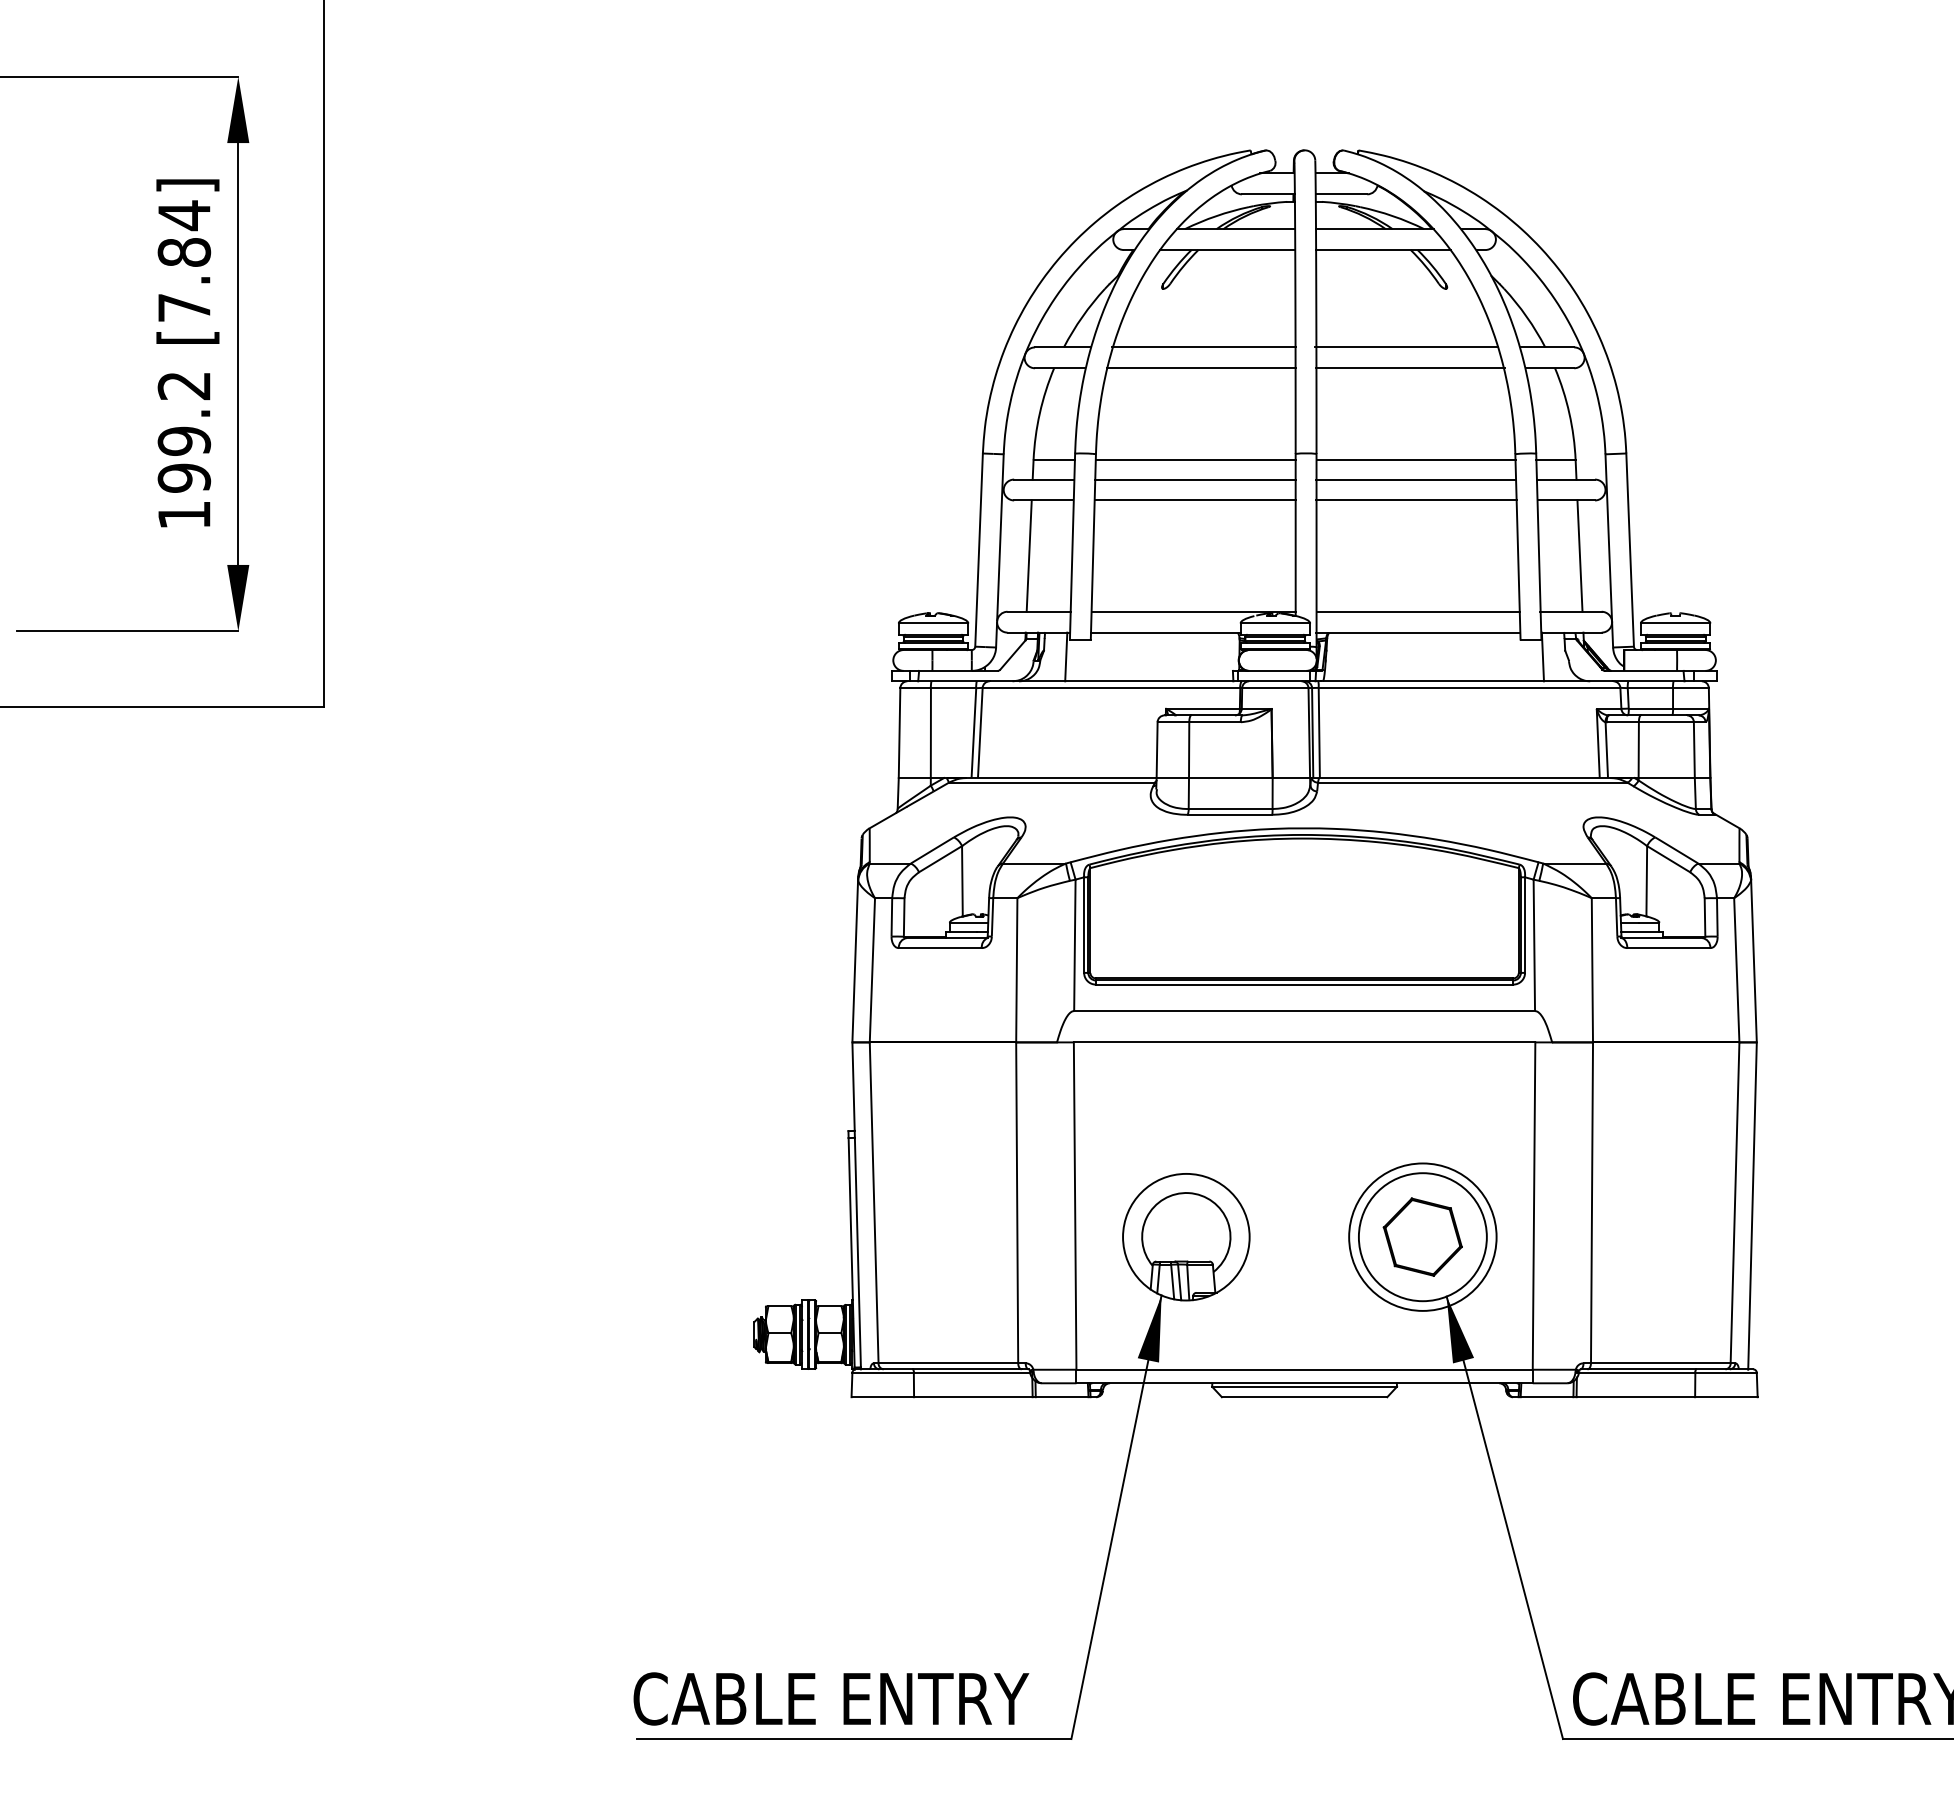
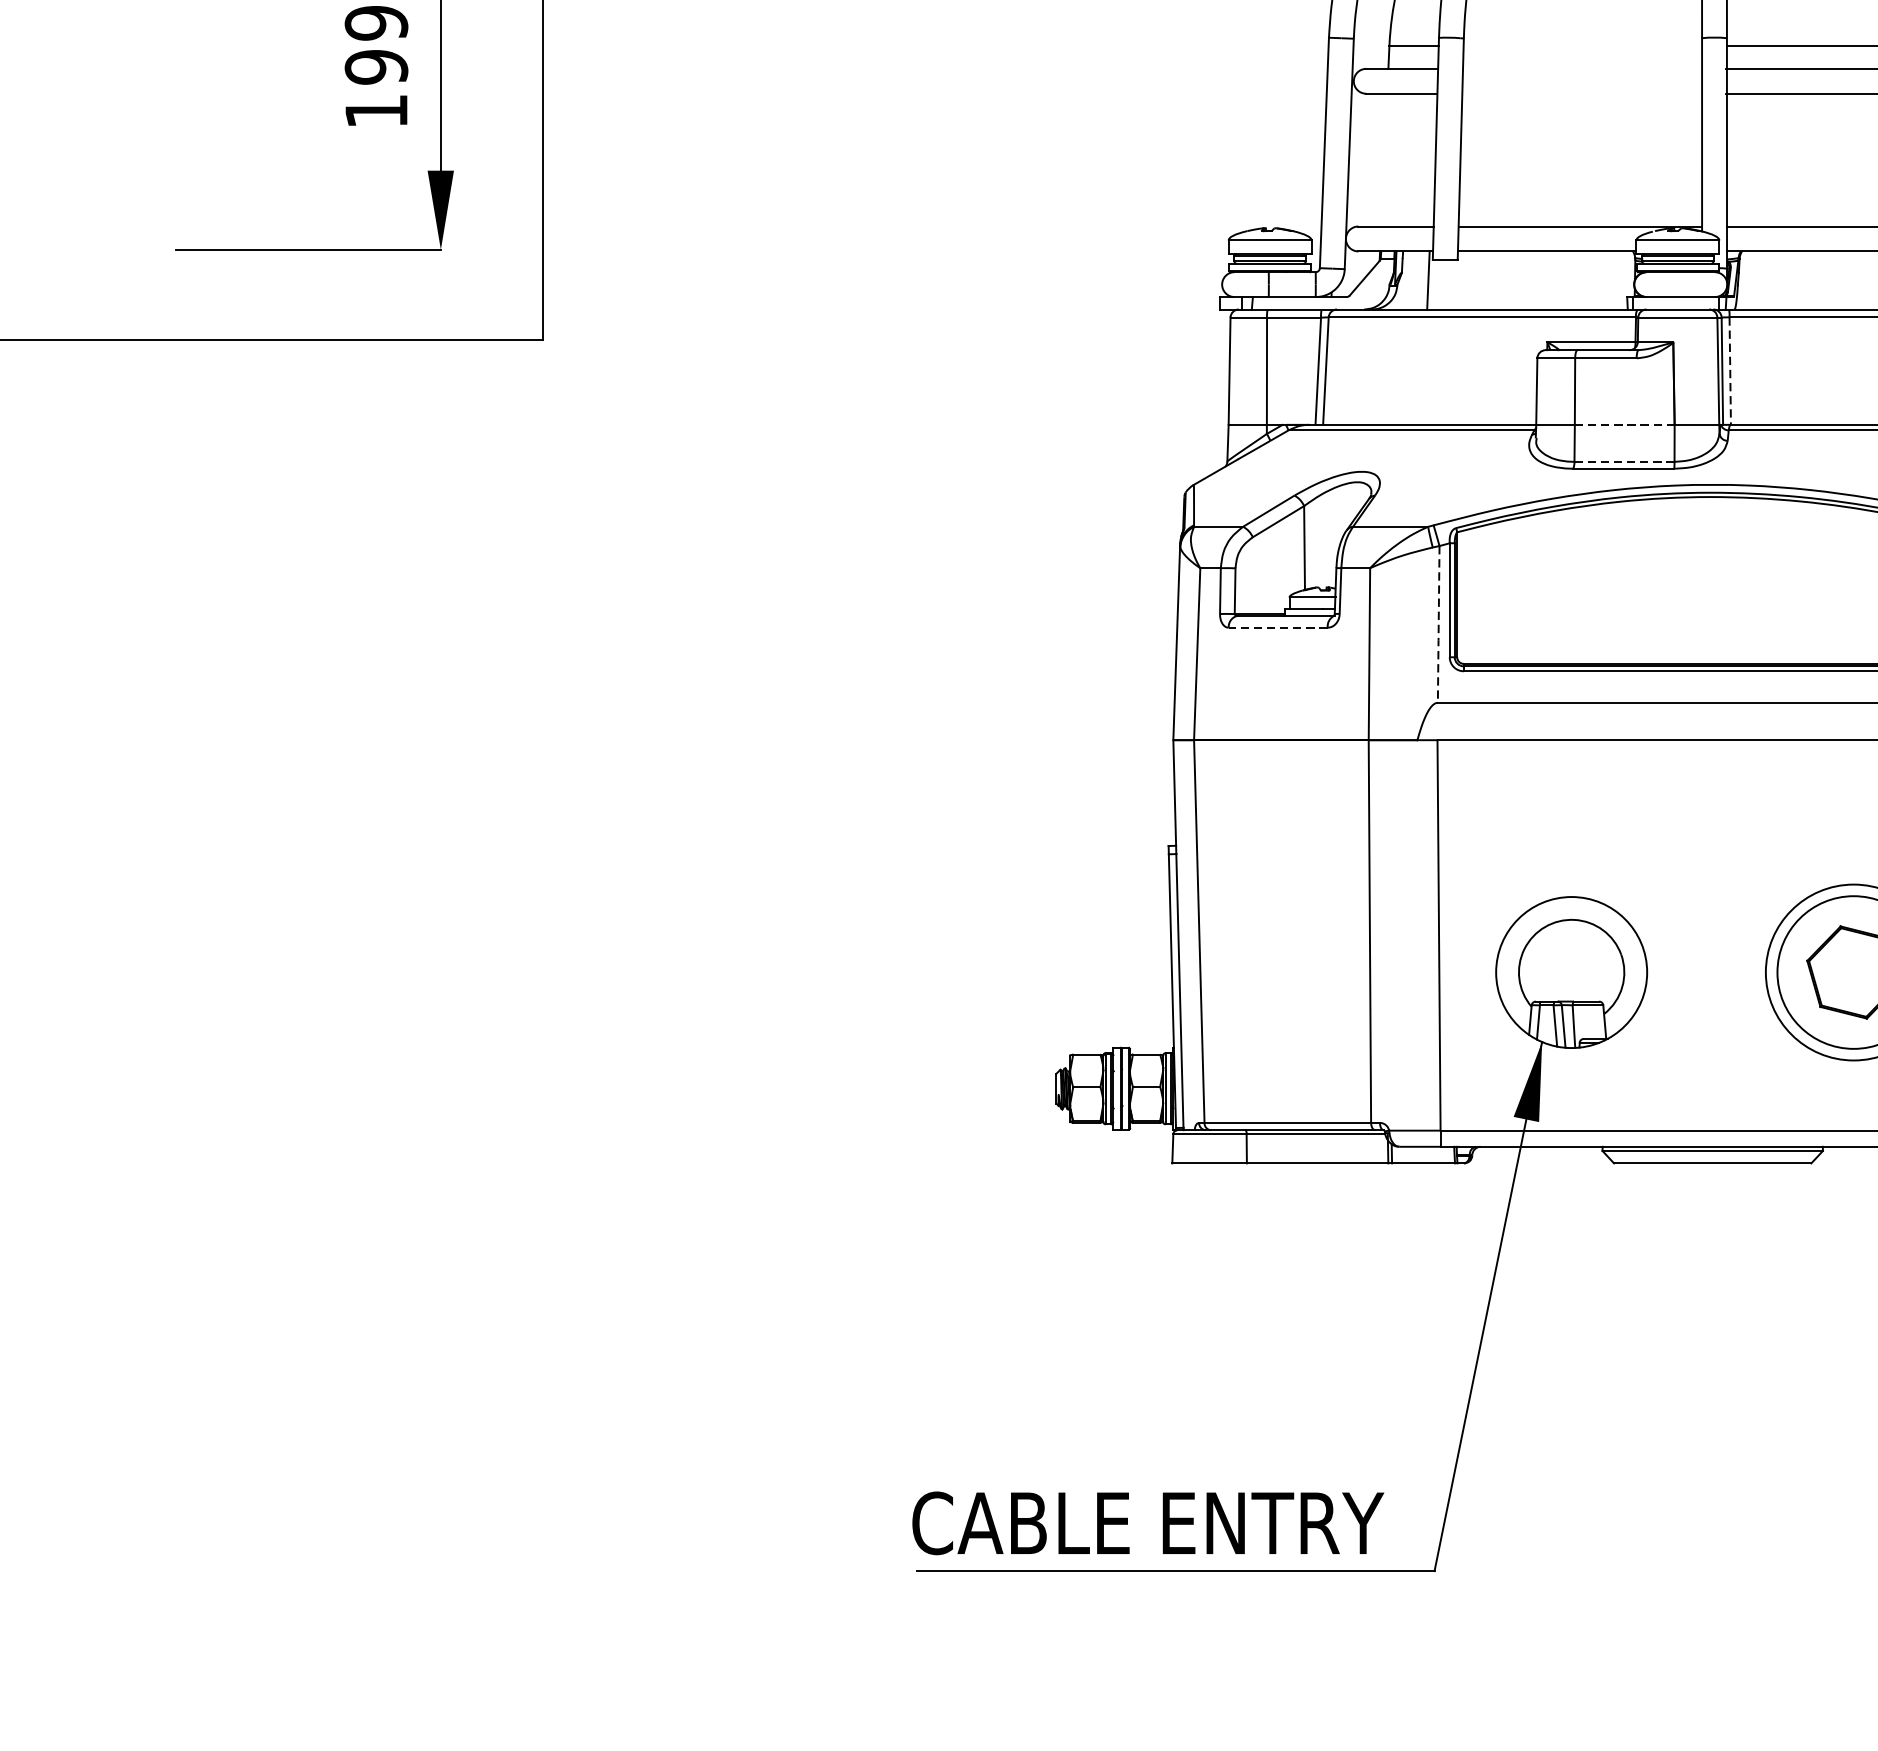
line: (1195, 460) -> (1582, 46), removed
line: (1195, 479) -> (1582, 68), removed
line: (1194, 500) -> (1581, 93), removed
line: (1028, 555) -> (1383, 159), removed
line: (1319, 732) -> (1730, 370), solid -> dashed
line: (1230, 778) -> (1624, 425), solid -> dashed
line: (1230, 809) -> (1624, 462), solid -> dashed
line: (1074, 946) -> (1438, 625), solid -> dashed
line: (939, 948) -> (1277, 628), solid -> dashed

